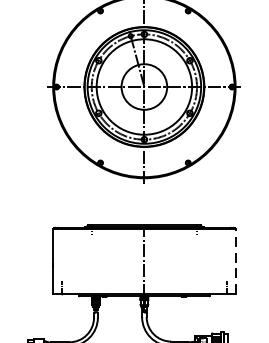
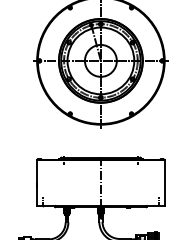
line: (235, 260) -> (164, 182), dashed -> solid

